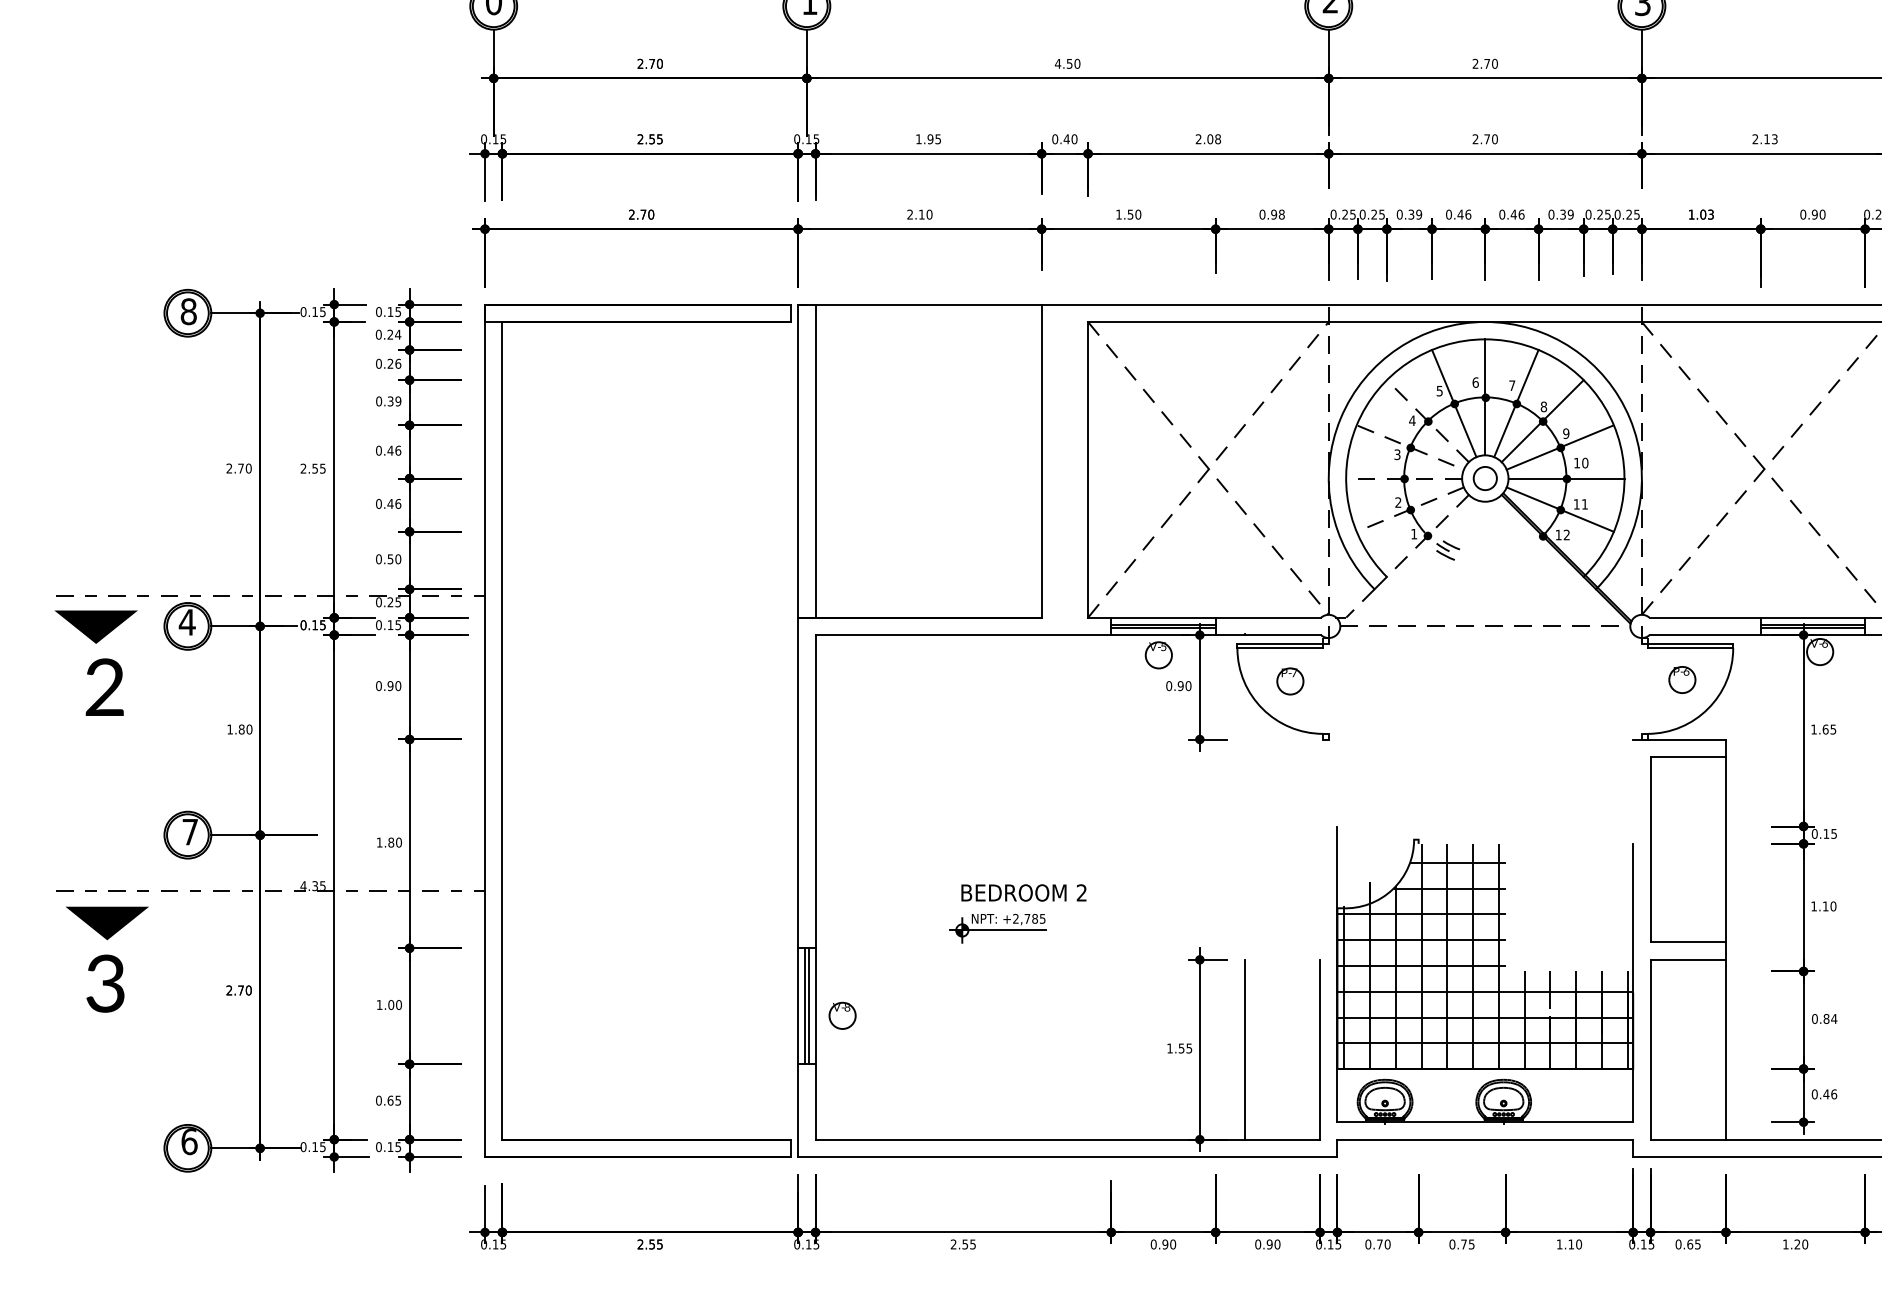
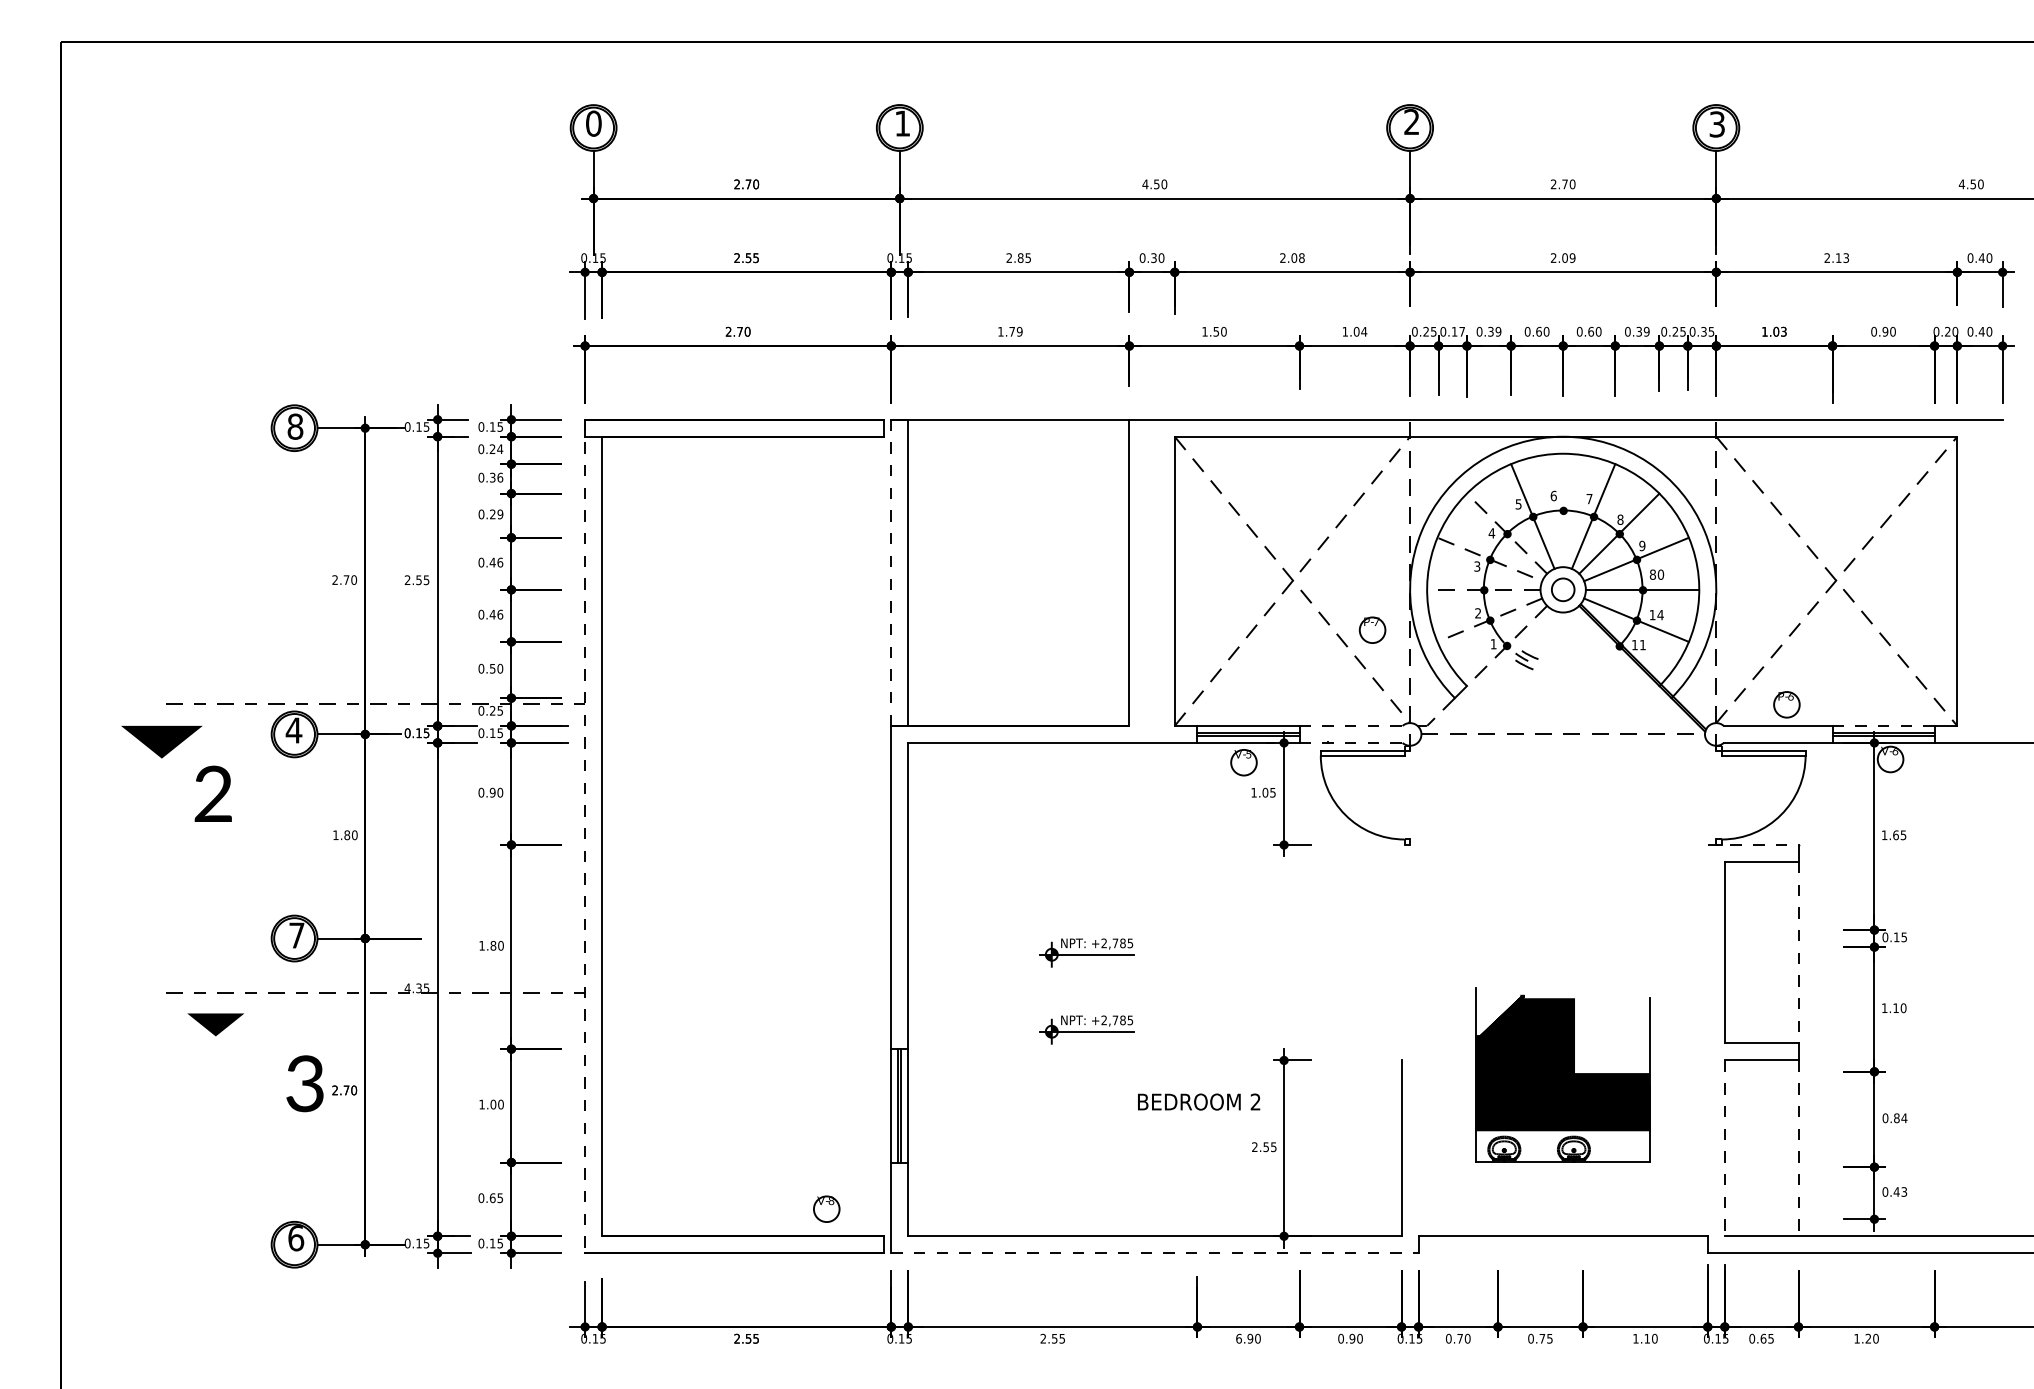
text: (924, 138) -> (1014, 257), 1.95 -> 2.85
text: (1066, 138) -> (1153, 257), 0.40 -> 0.30
text: (1490, 138) -> (1568, 257), 2.70 -> 2.09
text: (920, 214) -> (1010, 331), 2.10 -> 1.79
text: (1271, 214) -> (1354, 331), 0.98 -> 1.04
text: (1377, 214) -> (1457, 331), 0.25 -> 0.17
text: (1464, 214) -> (1542, 331), 0.46 -> 0.60
text: (1517, 214) -> (1594, 331), 0.46 -> 0.60
text: (1628, 214) -> (1703, 331), 0.25 -> 0.35
text: (390, 363) -> (492, 477), 0.26 -> 0.36
line: (1485, 397) -> (1563, 510), removed
text: (390, 401) -> (492, 514), 0.39 -> 0.29
line: (798, 460) -> (891, 572), solid -> dashed
text: (1576, 462) -> (1652, 574), 10 -> 80
text: (1584, 504) -> (1660, 615), 11 -> 14
text: (1566, 534) -> (1642, 644), 12 -> 11
line: (1268, 617) -> (1351, 725), solid -> dashed
line: (1813, 617) -> (1884, 725), solid -> dashed
part: (95, 627) -> (161, 742), moved
line: (1268, 634) -> (1351, 742), solid -> dashed
part: (1681, 679) -> (1786, 704), moved
part: (1290, 680) -> (1372, 629), moved
text: (1178, 685) -> (1263, 792), 0.90 -> 1.05
line: (485, 730) -> (585, 836), solid -> dashed
line: (1679, 740) -> (1753, 845), solid -> dashed
part: (997, 849) -> (1086, 952), added
line: (1725, 849) -> (1798, 952), solid -> dashed
text: (1024, 892) -> (1199, 1101), moved
part: (107, 923) -> (215, 1024), size x0.7
part: (1484, 974) -> (1562, 1074), size x0.6
text: (104, 983) -> (304, 1083), moved
part: (842, 1015) -> (826, 1208), moved
text: (1169, 1047) -> (1254, 1146), 1.55 -> 2.55
line: (1244, 1049) -> (1327, 1148), removed
line: (1650, 1049) -> (1724, 1148), solid -> dashed
line: (1725, 1049) -> (1798, 1148), solid -> dashed
text: (1834, 1093) -> (1904, 1191), 0.46 -> 0.43
line: (1067, 1157) -> (1154, 1253), solid -> dashed
text: (1153, 1244) -> (1238, 1338), 0.90 -> 6.90

